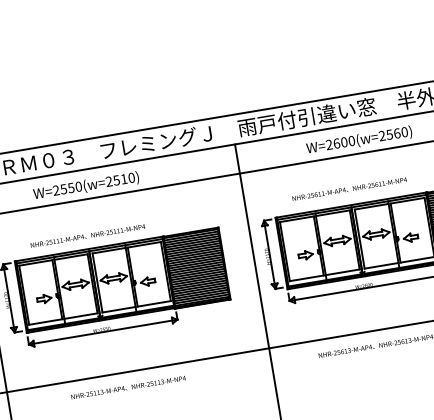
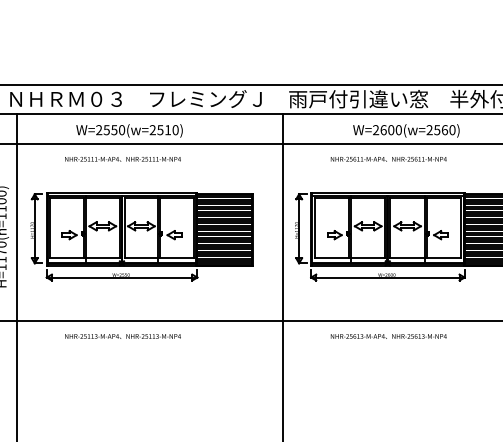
text: (349, 188) -> (388, 158), moved
text: (87, 236) -> (122, 159), moved
text: (128, 387) -> (122, 336), moved

